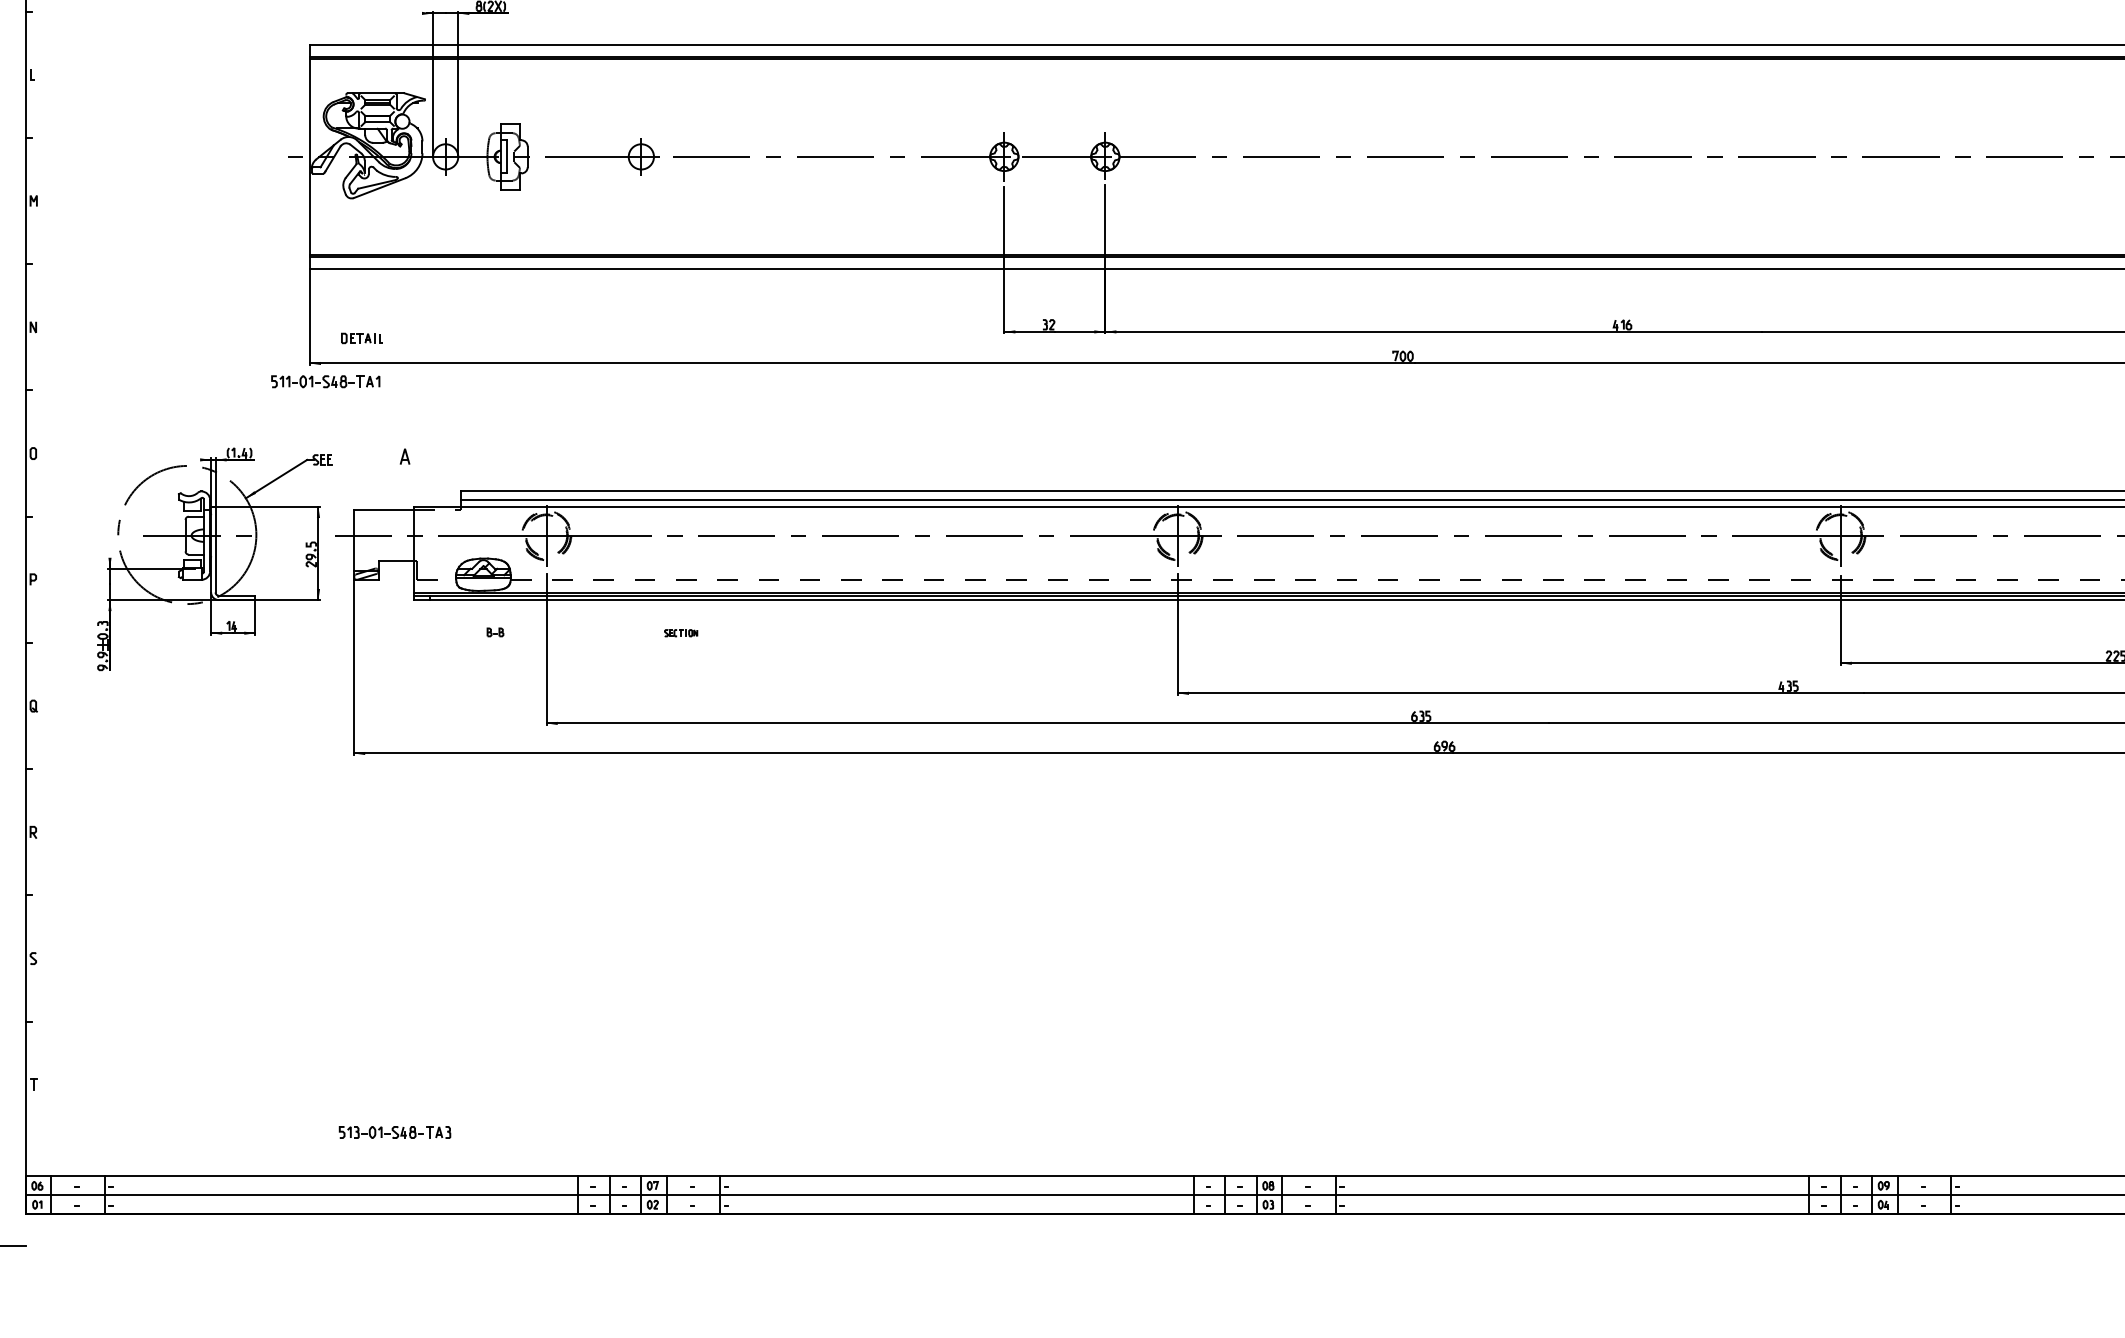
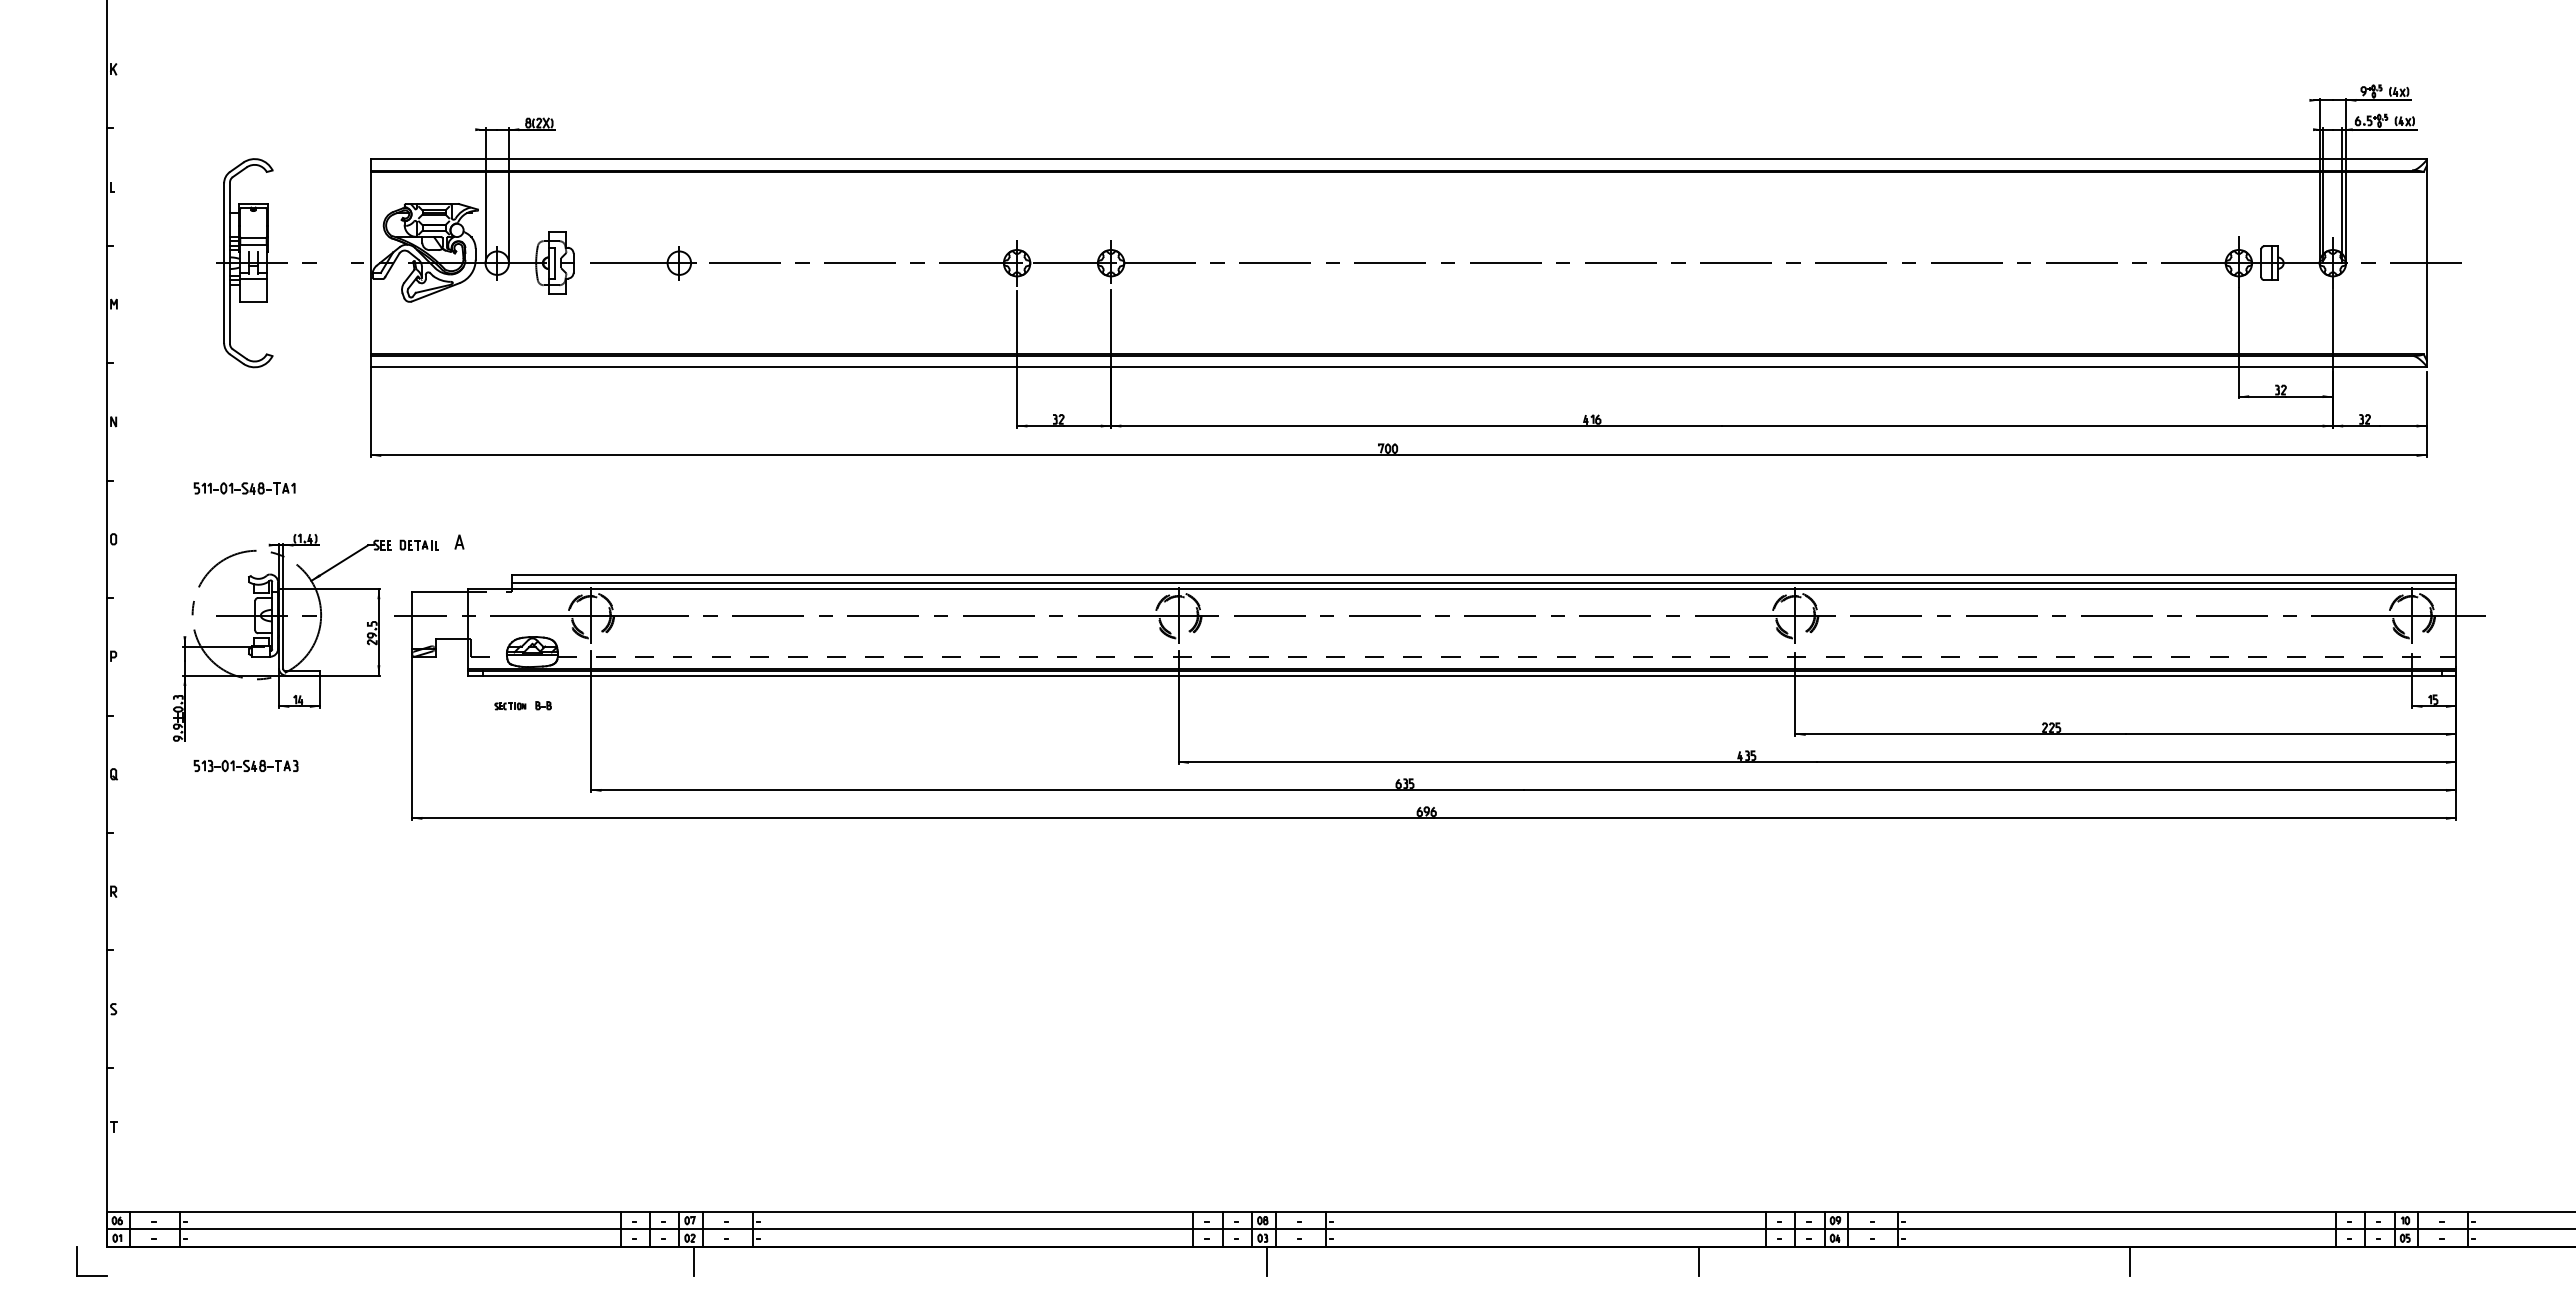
part: (197, 157) -> (266, 263), added
part: (361, 337) -> (418, 544), moved
part: (325, 381) -> (244, 488), moved
part: (681, 633) -> (510, 706), moved
part: (394, 1131) -> (245, 765), moved
line: (657, 1229) -> (694, 1261), added
line: (1272, 1229) -> (1266, 1261), added
line: (1736, 1229) -> (1698, 1261), added

